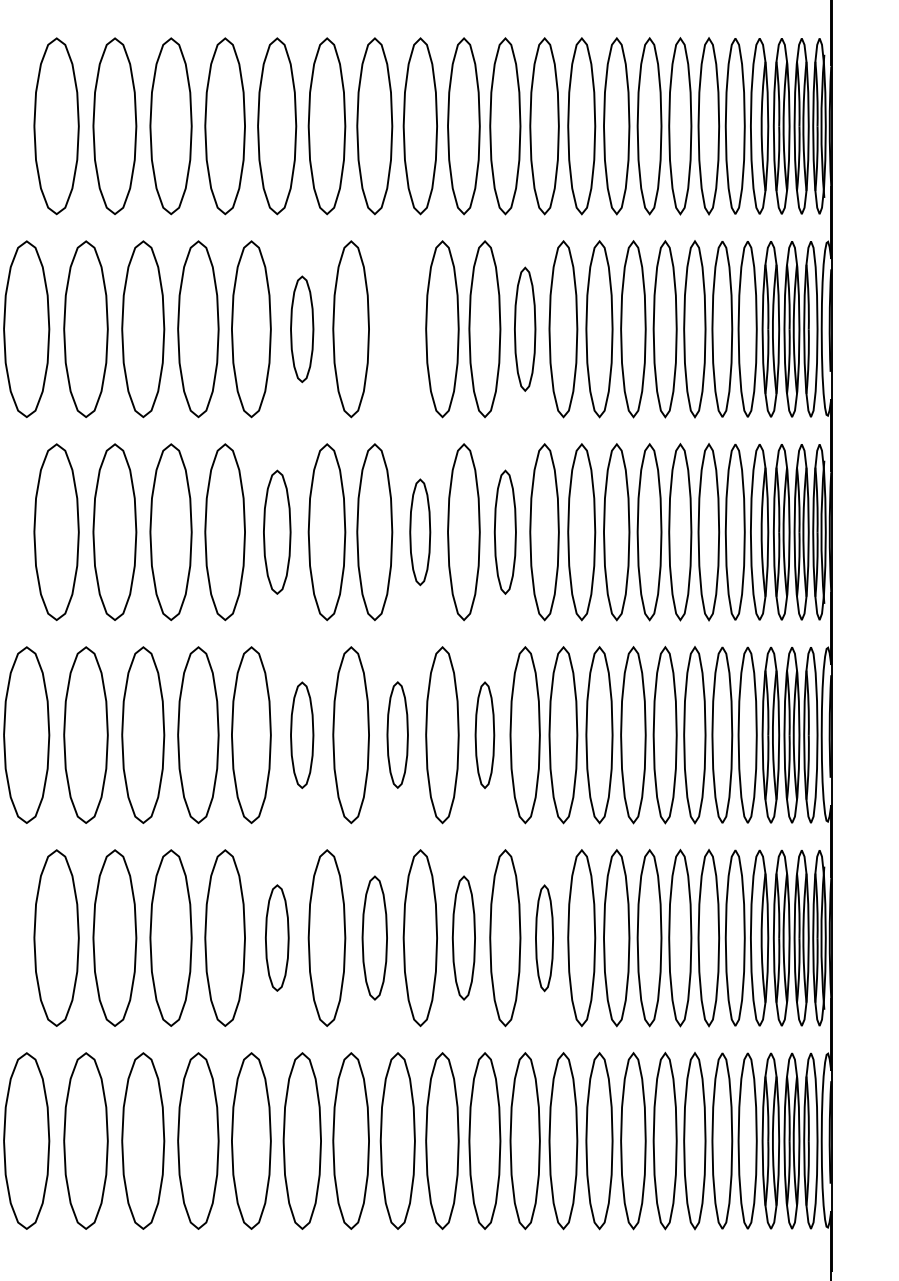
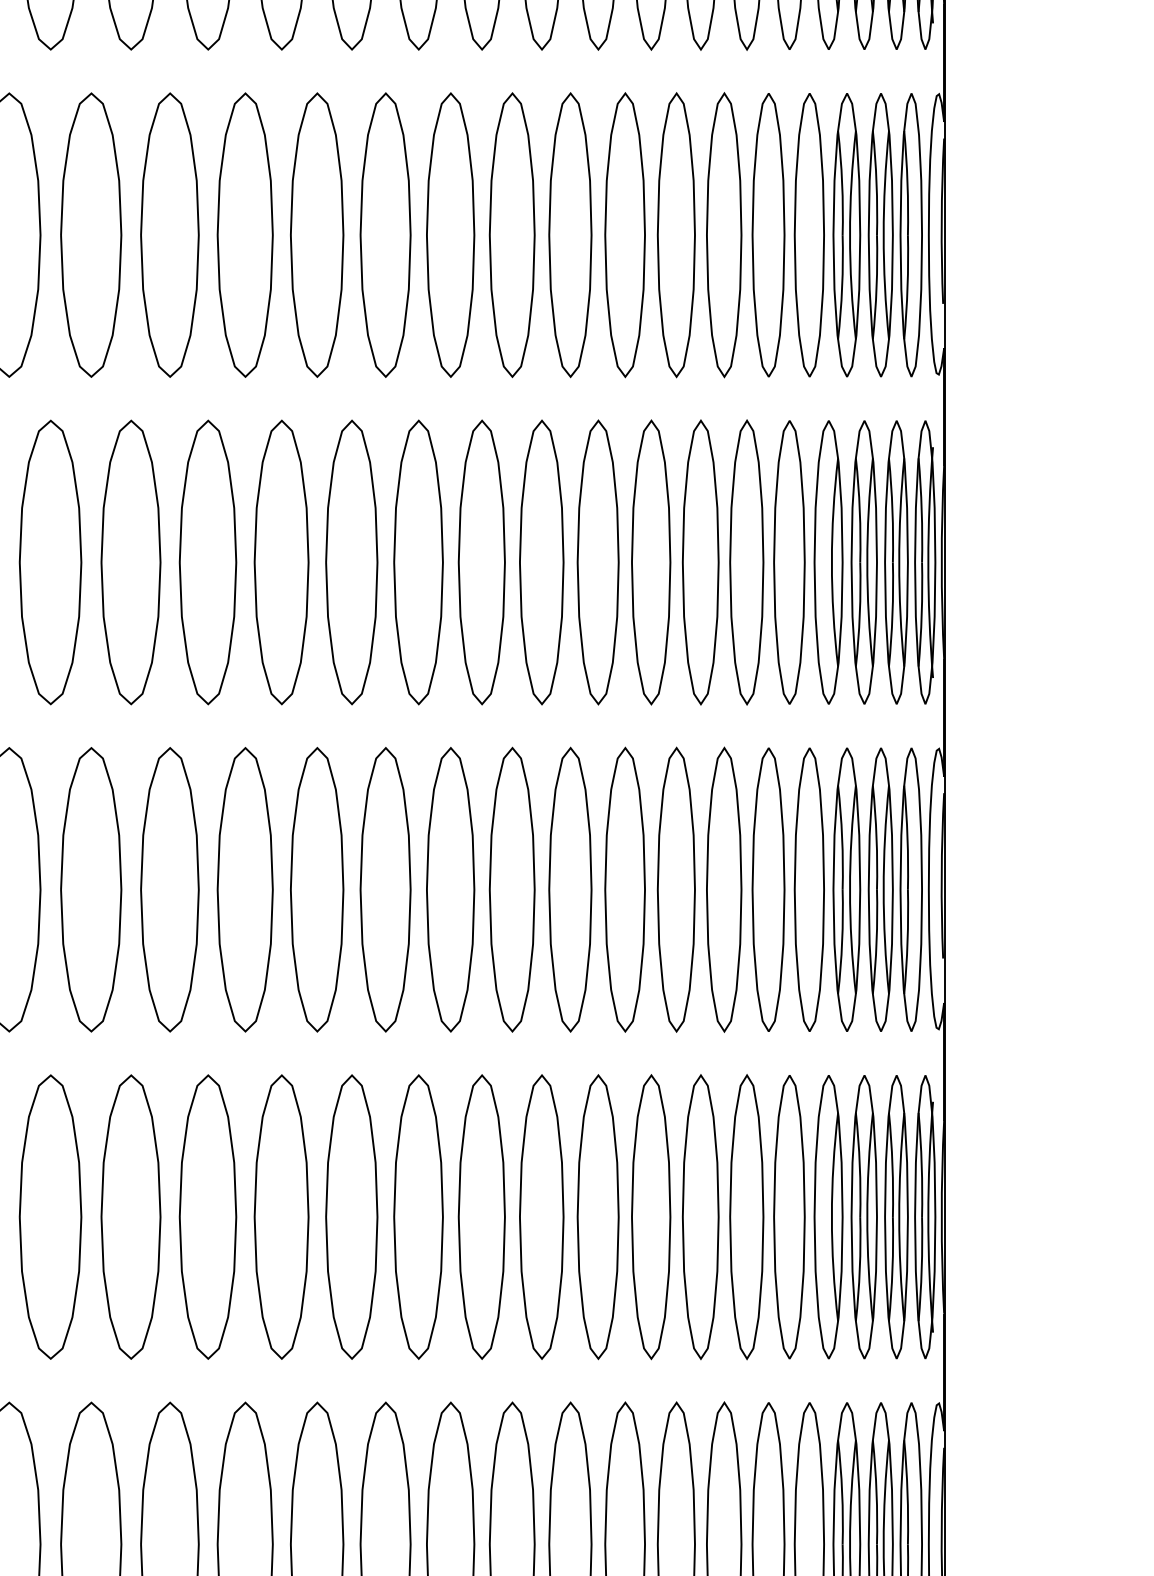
part: (301, 329) -> (89, 235), size x1.67
part: (397, 329) -> (244, 235), added
part: (524, 329) -> (449, 235), size x1.43
part: (277, 532) -> (51, 562), size x1.43
part: (419, 532) -> (280, 562), size x1.67
part: (505, 532) -> (418, 562), size x1.43
part: (397, 734) -> (244, 888), size x1.67
part: (301, 735) -> (89, 890), size x1.67
part: (484, 735) -> (384, 890), size x1.67
part: (277, 937) -> (51, 1216), size x1.67
part: (374, 937) -> (207, 1216), size x1.43
part: (463, 937) -> (351, 1216), size x1.43
part: (544, 938) -> (481, 1217), size x1.67

